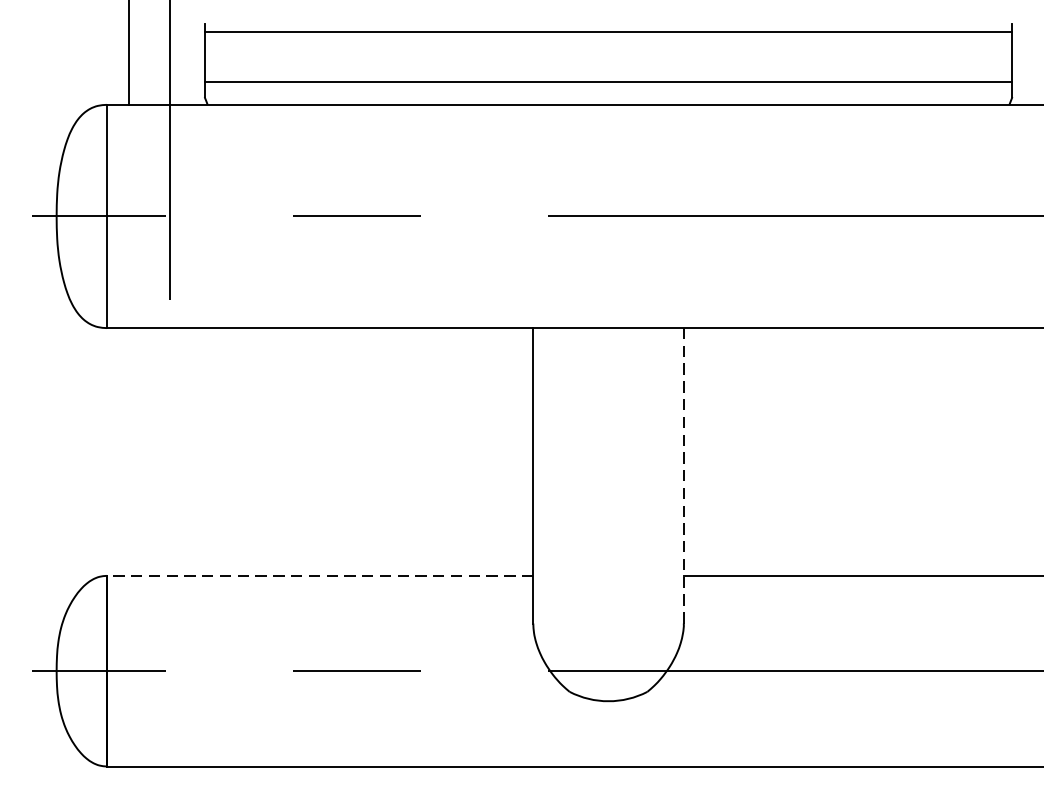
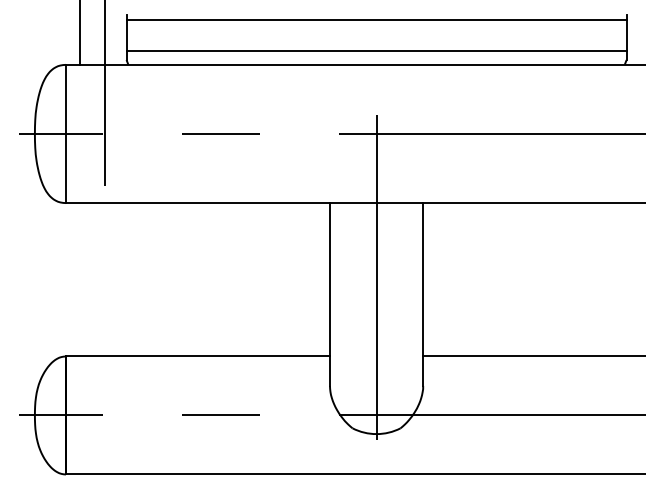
line: (608, 448) -> (376, 277), added
line: (684, 475) -> (423, 294), dashed -> solid
line: (319, 575) -> (197, 356), dashed -> solid

